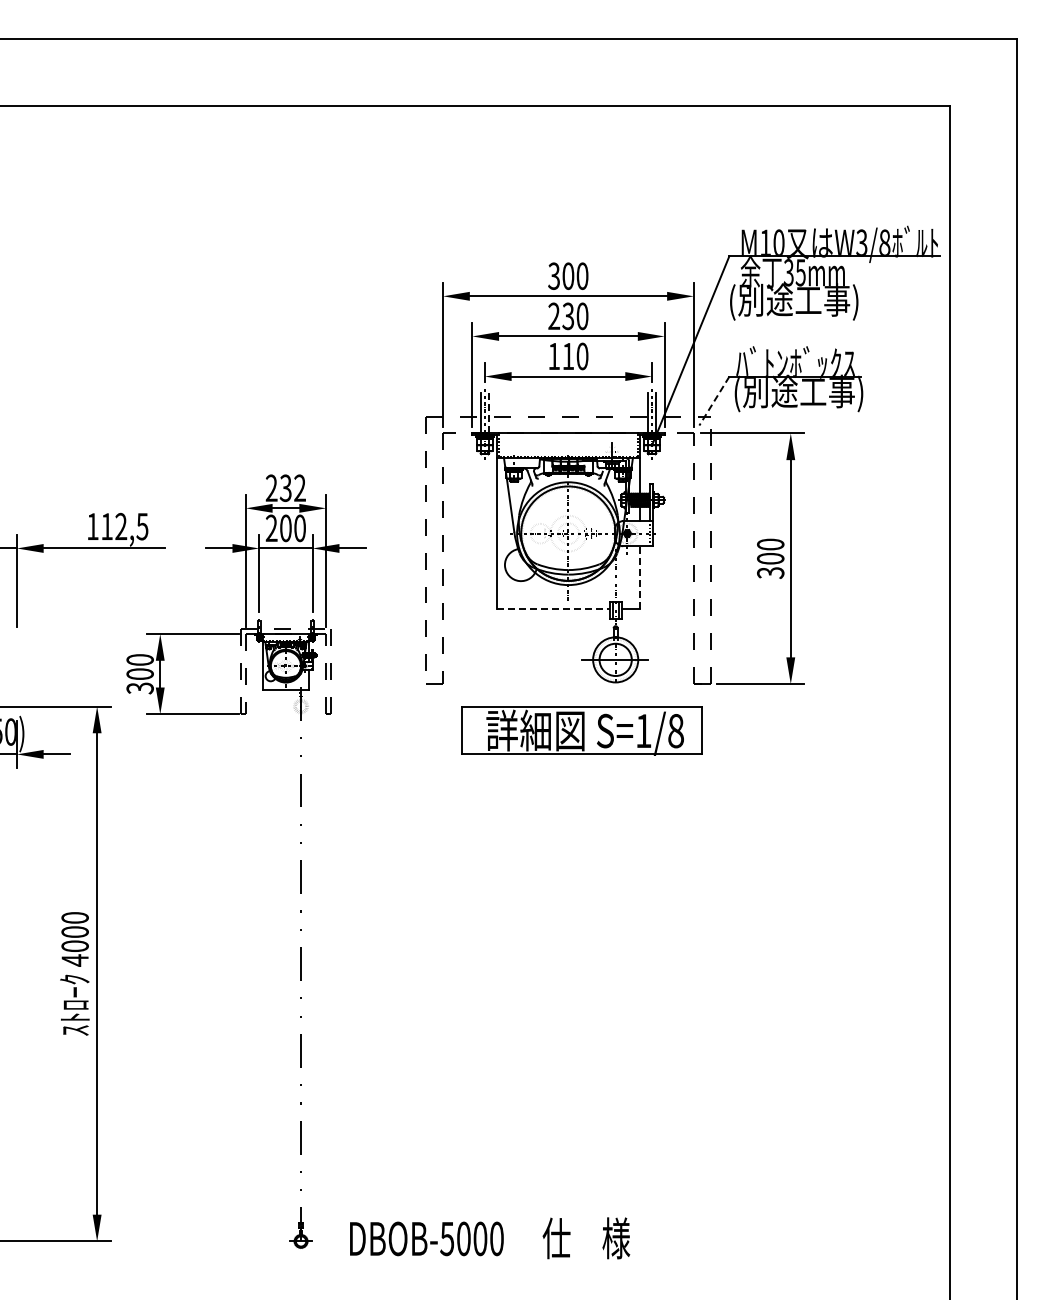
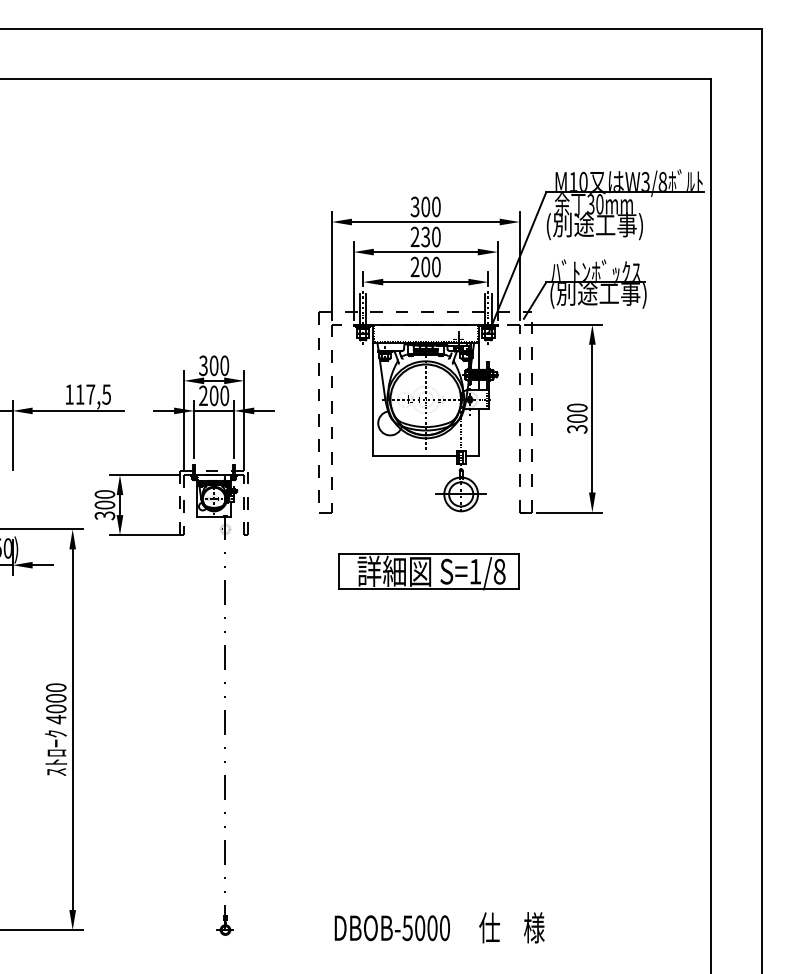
text: (800, 272) -> (599, 204), 35mm -> 30mm
text: (561, 356) -> (420, 267), 110 -> 200
line: (714, 401) -> (535, 300), dashed -> solid
line: (489, 412) -> (366, 309), dashed -> solid
text: (285, 488) -> (213, 366), 232 -> 300
text: (121, 525) -> (90, 393), 112,5 -> 117,5
line: (639, 577) -> (479, 432), dashed -> solid
line: (554, 608) -> (415, 455), dashed -> solid
part: (581, 730) -> (428, 571), moved
text: (490, 1238) -> (440, 927), moved

